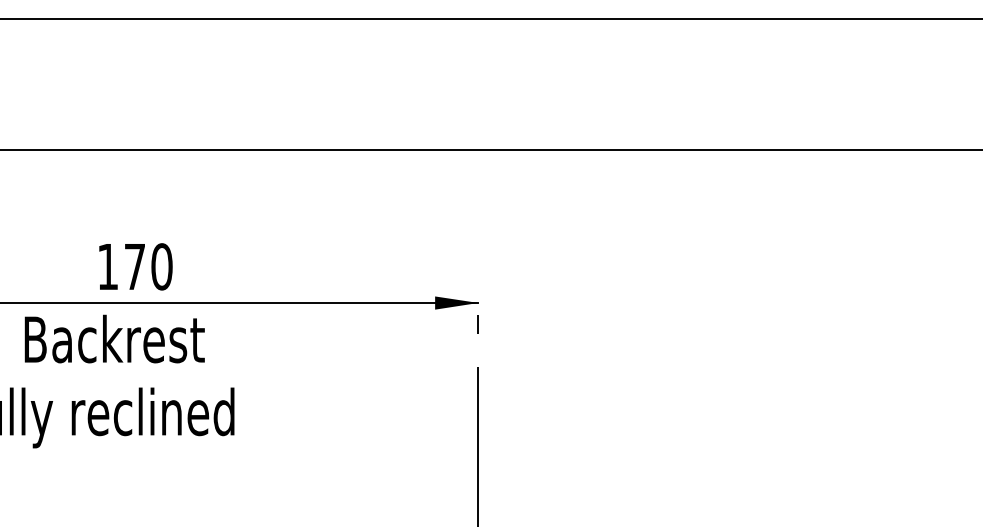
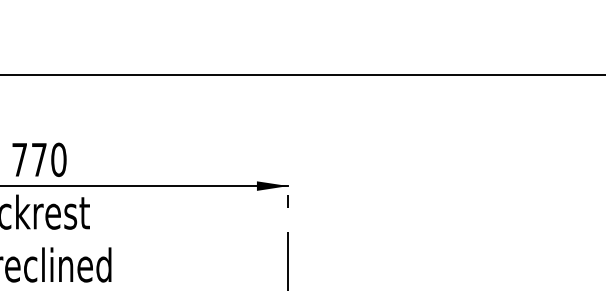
text: (107, 266) -> (19, 159), 170 -> 770

